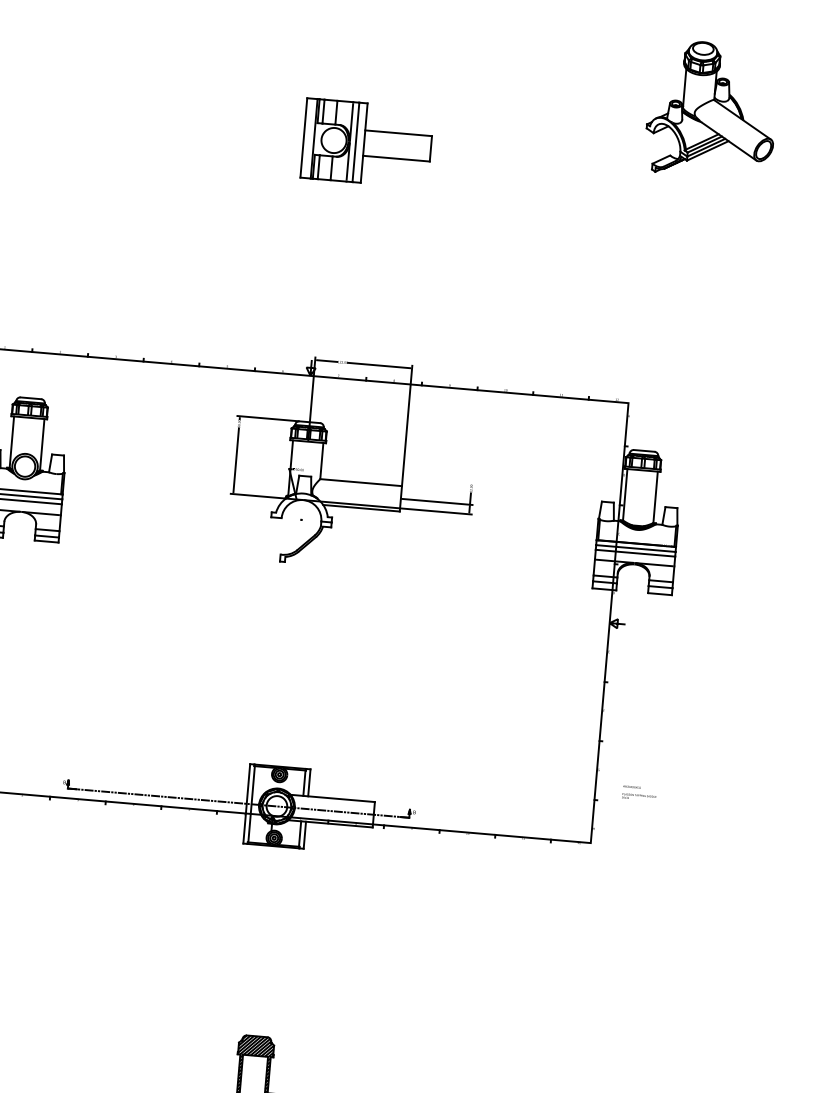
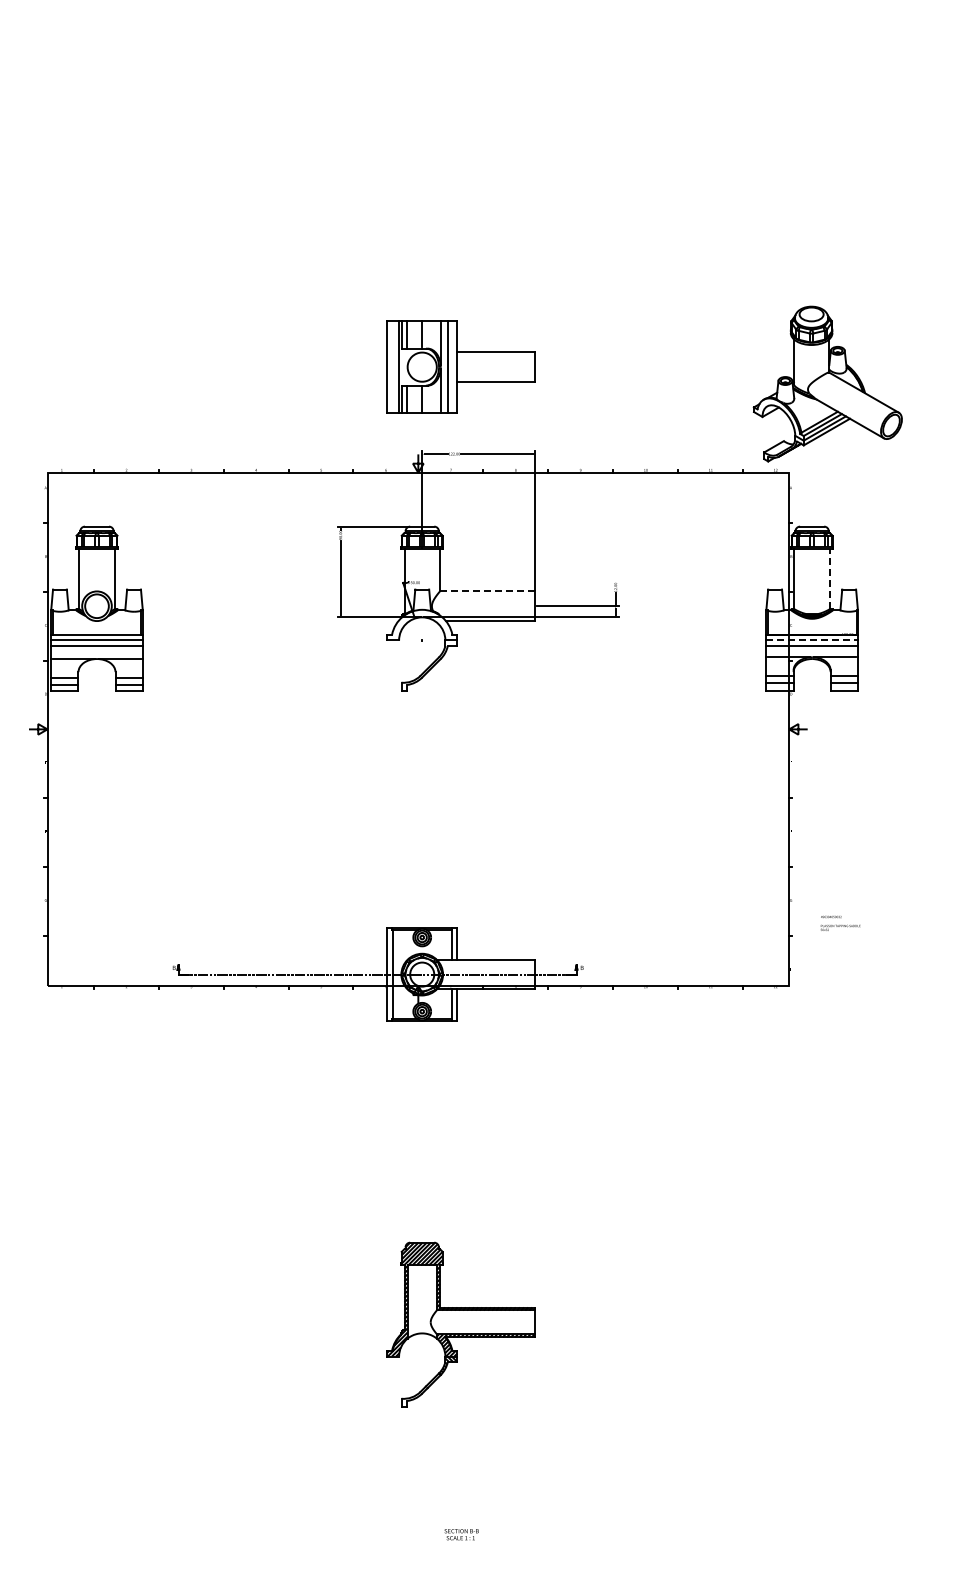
part: (711, 109) -> (827, 383), moved
part: (366, 142) -> (460, 366), moved
line: (361, 482) -> (487, 591), solid -> dashed
line: (655, 497) -> (829, 579), solid -> dashed
line: (636, 548) -> (812, 640), solid -> dashed

